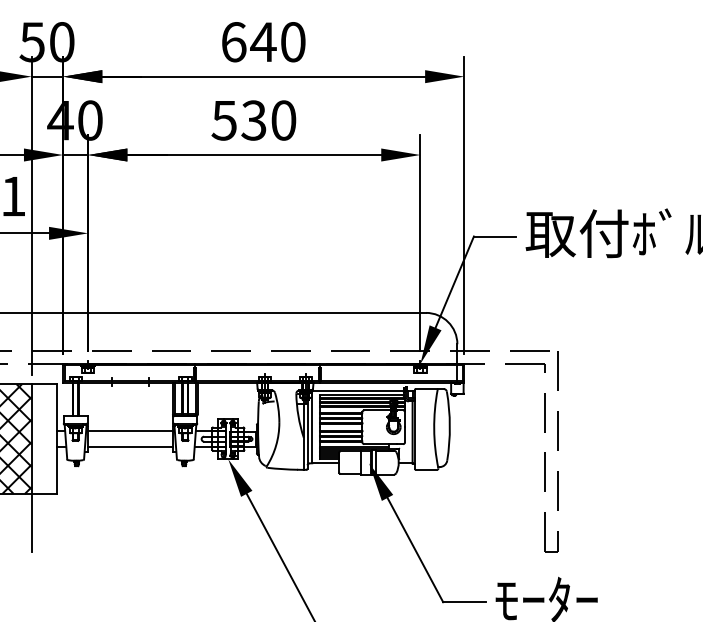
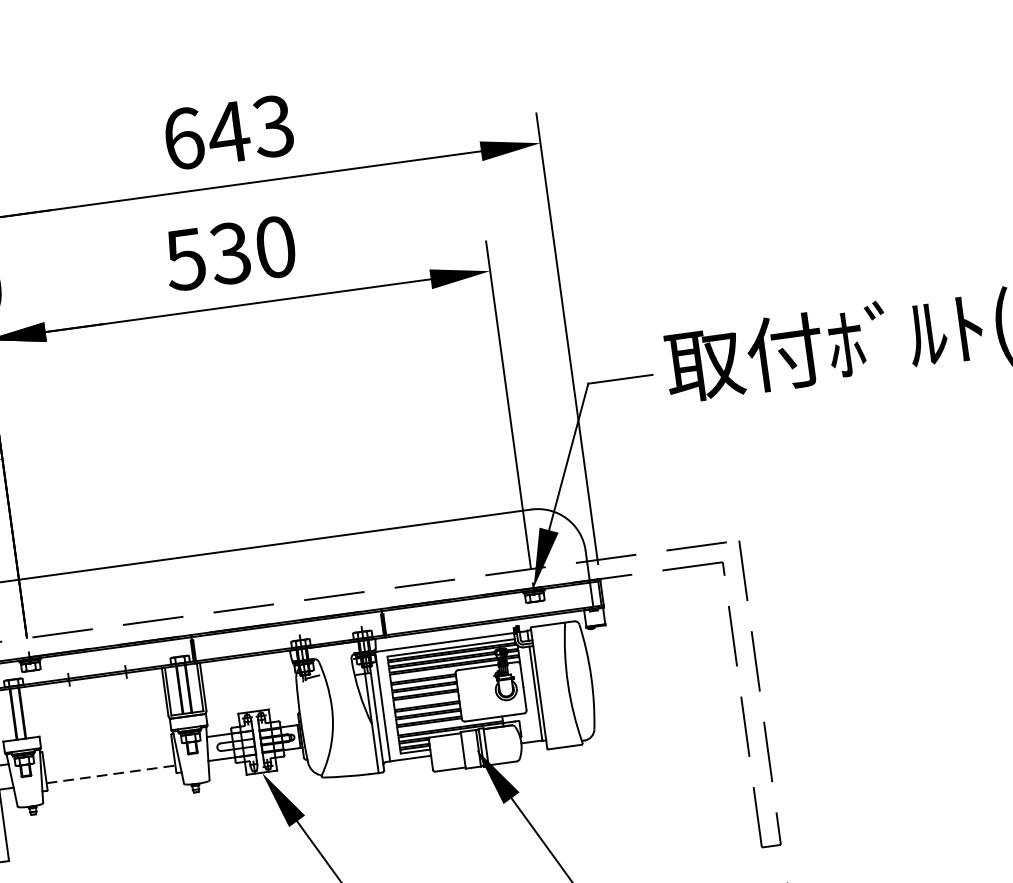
text: (292, 42) -> (272, 127), 640 -> 643
line: (130, 431) -> (107, 750), removed
line: (131, 447) -> (112, 774), solid -> dashed

